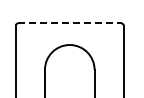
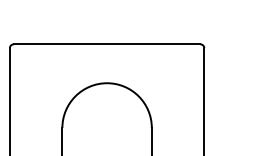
line: (69, 23) -> (106, 44), dashed -> solid

